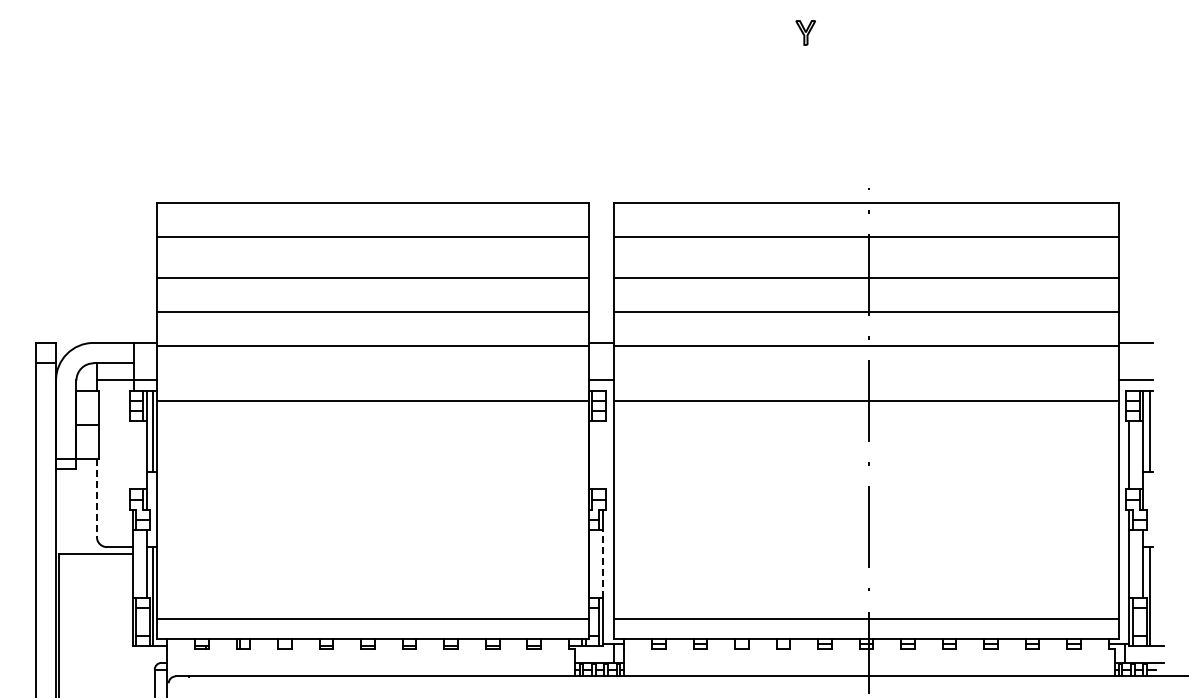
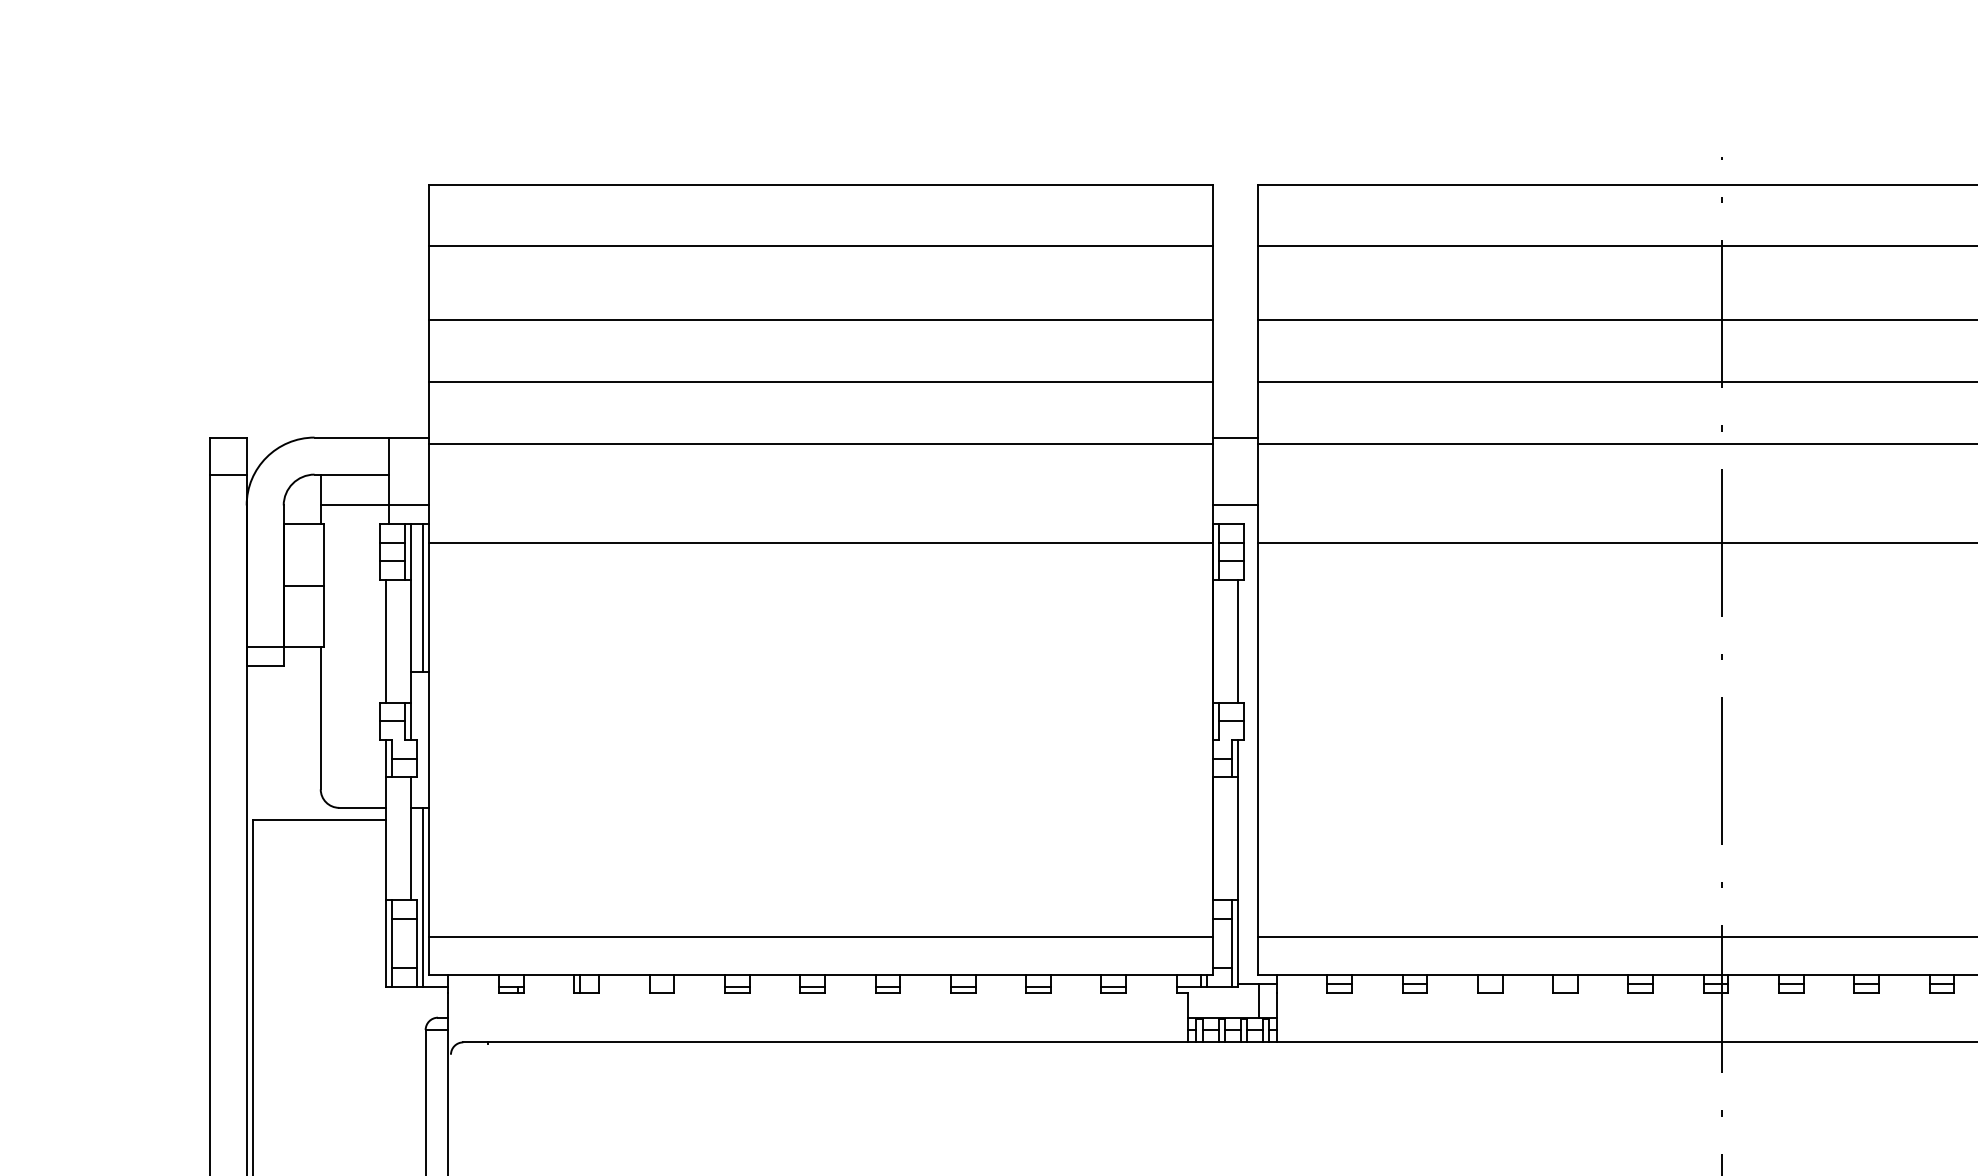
line: (132, 455) -> (385, 641), added
line: (602, 455) -> (1237, 641), added
line: (96, 498) -> (320, 719), dashed -> solid
line: (602, 563) -> (1237, 837), dashed -> solid

